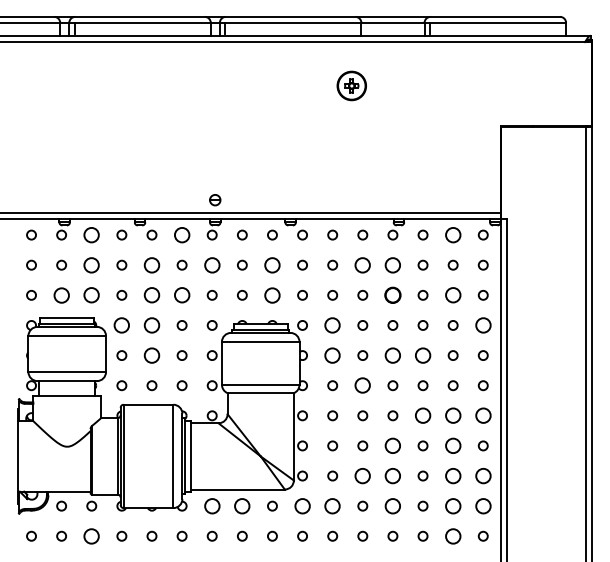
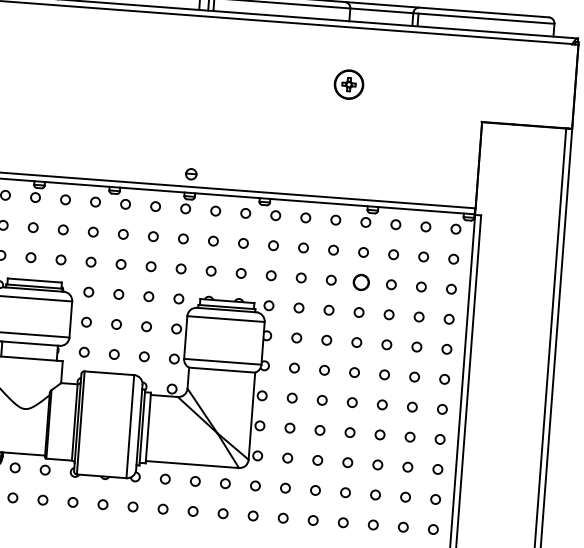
part: (351, 85) -> (348, 84), moved
circle: (91, 234) -> (65, 199), size x0.62
circle: (181, 234) -> (155, 205), size x0.62
circle: (452, 234) -> (425, 226), size x0.62
circle: (91, 264) -> (63, 229), size x0.62
circle: (151, 264) -> (122, 233), size x0.62
circle: (211, 264) -> (182, 238), size x0.62
circle: (272, 264) -> (243, 242), size x0.62
circle: (362, 264) -> (333, 249), size x0.62
circle: (392, 264) -> (363, 251), size x0.62
circle: (61, 294) -> (30, 256), size x0.62
circle: (272, 294) -> (241, 272), size x0.62
circle: (91, 295) -> (60, 260), size x0.62
circle: (151, 295) -> (120, 264), size x0.62
circle: (181, 295) -> (150, 266), size x0.62
circle: (452, 295) -> (420, 287), size x0.62
circle: (121, 325) -> (88, 292), size x0.62
circle: (151, 325) -> (118, 294), size x0.62
circle: (332, 325) -> (298, 308), size x0.62
circle: (482, 325) -> (448, 319), size x0.62
circle: (151, 355) -> (116, 324), size x0.62
circle: (332, 355) -> (296, 337), size x0.62
circle: (392, 355) -> (356, 342), size x0.62
circle: (422, 355) -> (386, 344), size x0.62
circle: (362, 385) -> (324, 370), size x0.62
circle: (422, 415) -> (381, 404), size x0.62
circle: (452, 415) -> (411, 406), size x0.62
circle: (482, 415) -> (441, 409), size x0.62
circle: (392, 445) -> (349, 432), size x0.62
circle: (452, 445) -> (409, 436), size x0.62
circle: (362, 475) -> (317, 459), size x0.62
circle: (392, 475) -> (347, 462), size x0.62
circle: (452, 475) -> (407, 466), size x0.62
circle: (482, 475) -> (437, 468), size x0.62
circle: (211, 505) -> (164, 478), size x0.62
circle: (242, 505) -> (195, 480), size x0.62
circle: (302, 505) -> (255, 485), size x0.62
circle: (332, 505) -> (285, 487), size x0.62
circle: (392, 505) -> (345, 492), size x0.62
circle: (452, 505) -> (404, 496), size x0.62
circle: (482, 505) -> (434, 498), size x0.62
circle: (91, 535) -> (42, 499), size x0.62
circle: (452, 535) -> (402, 526), size x0.62

